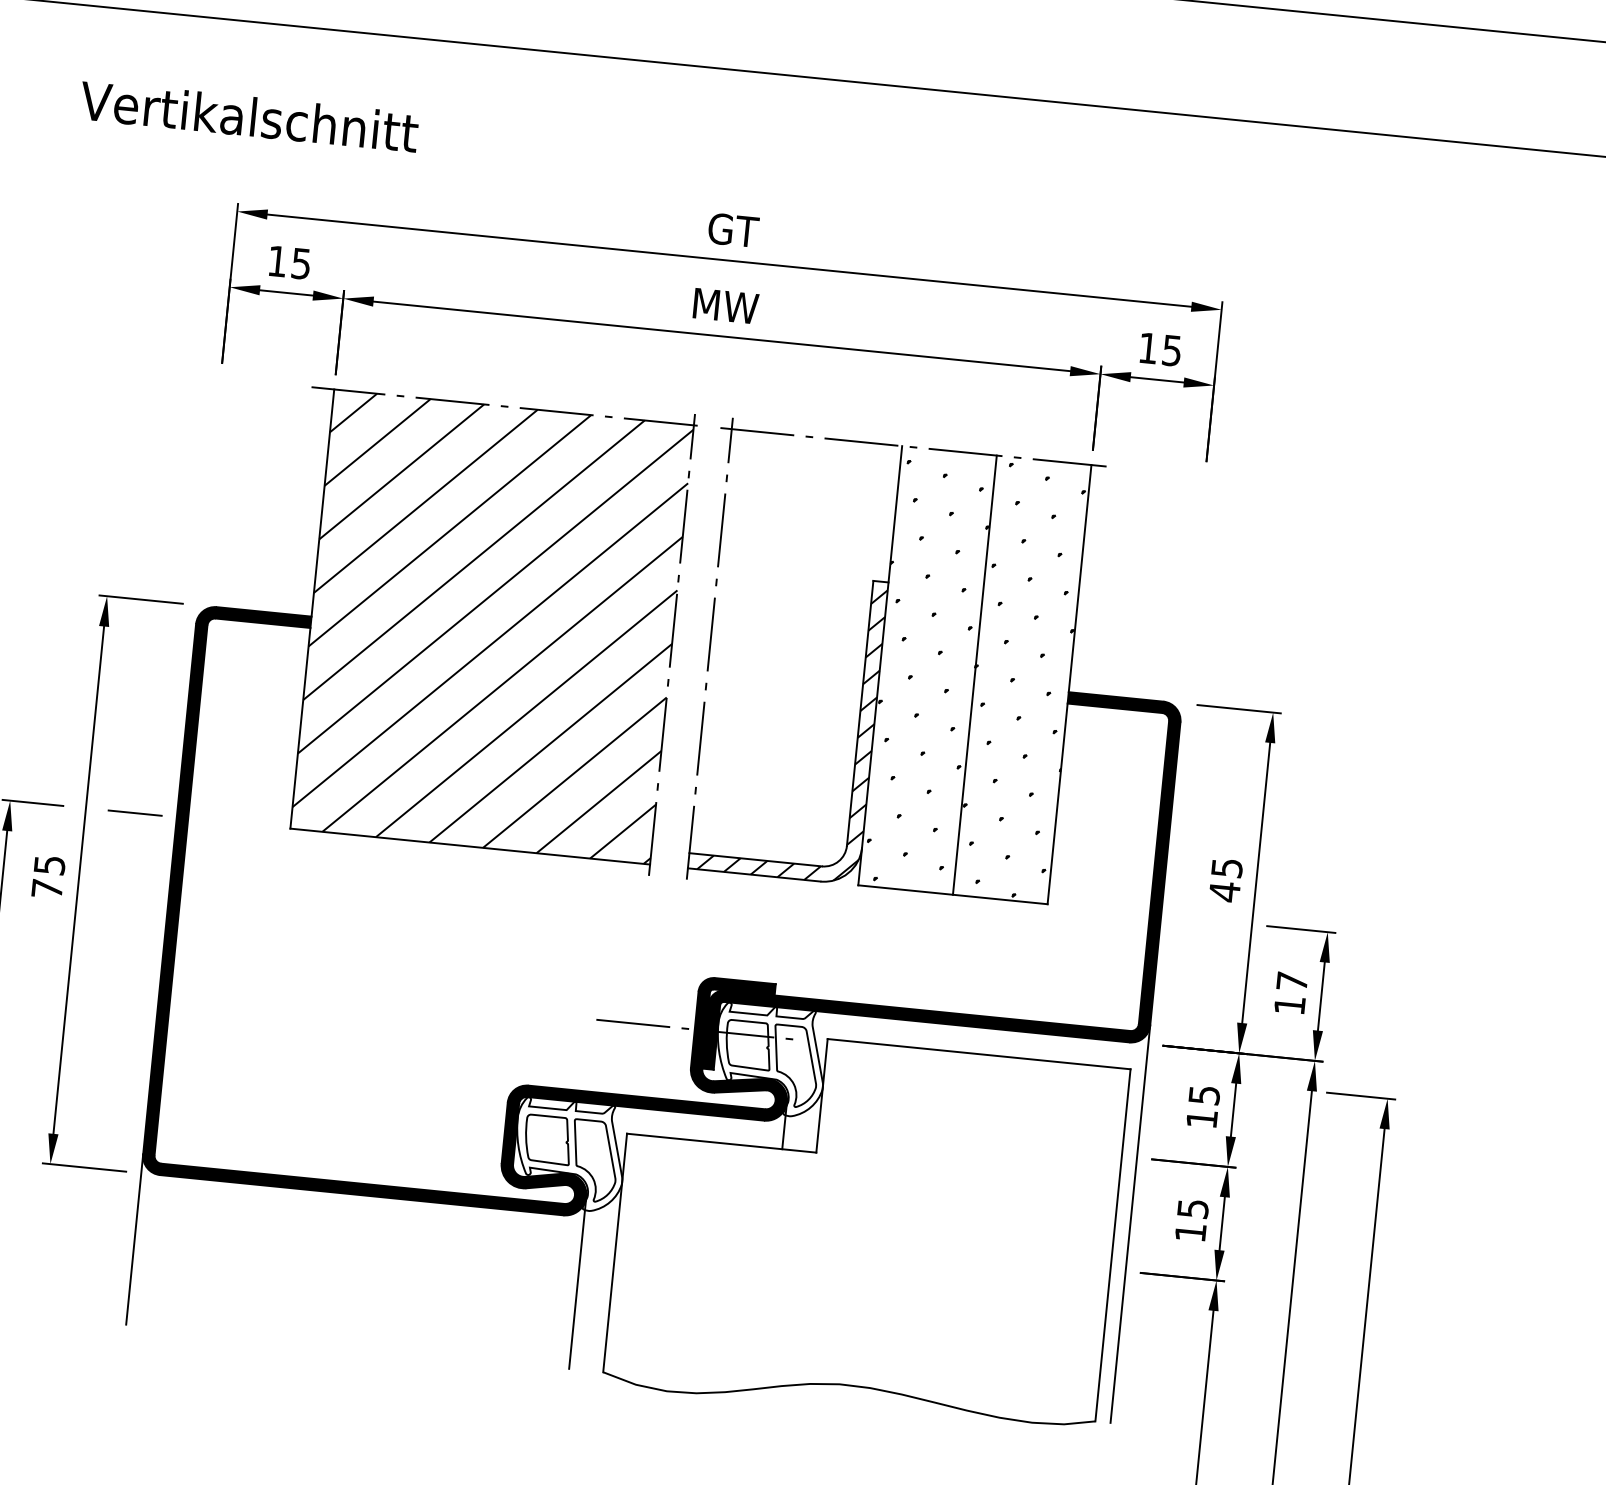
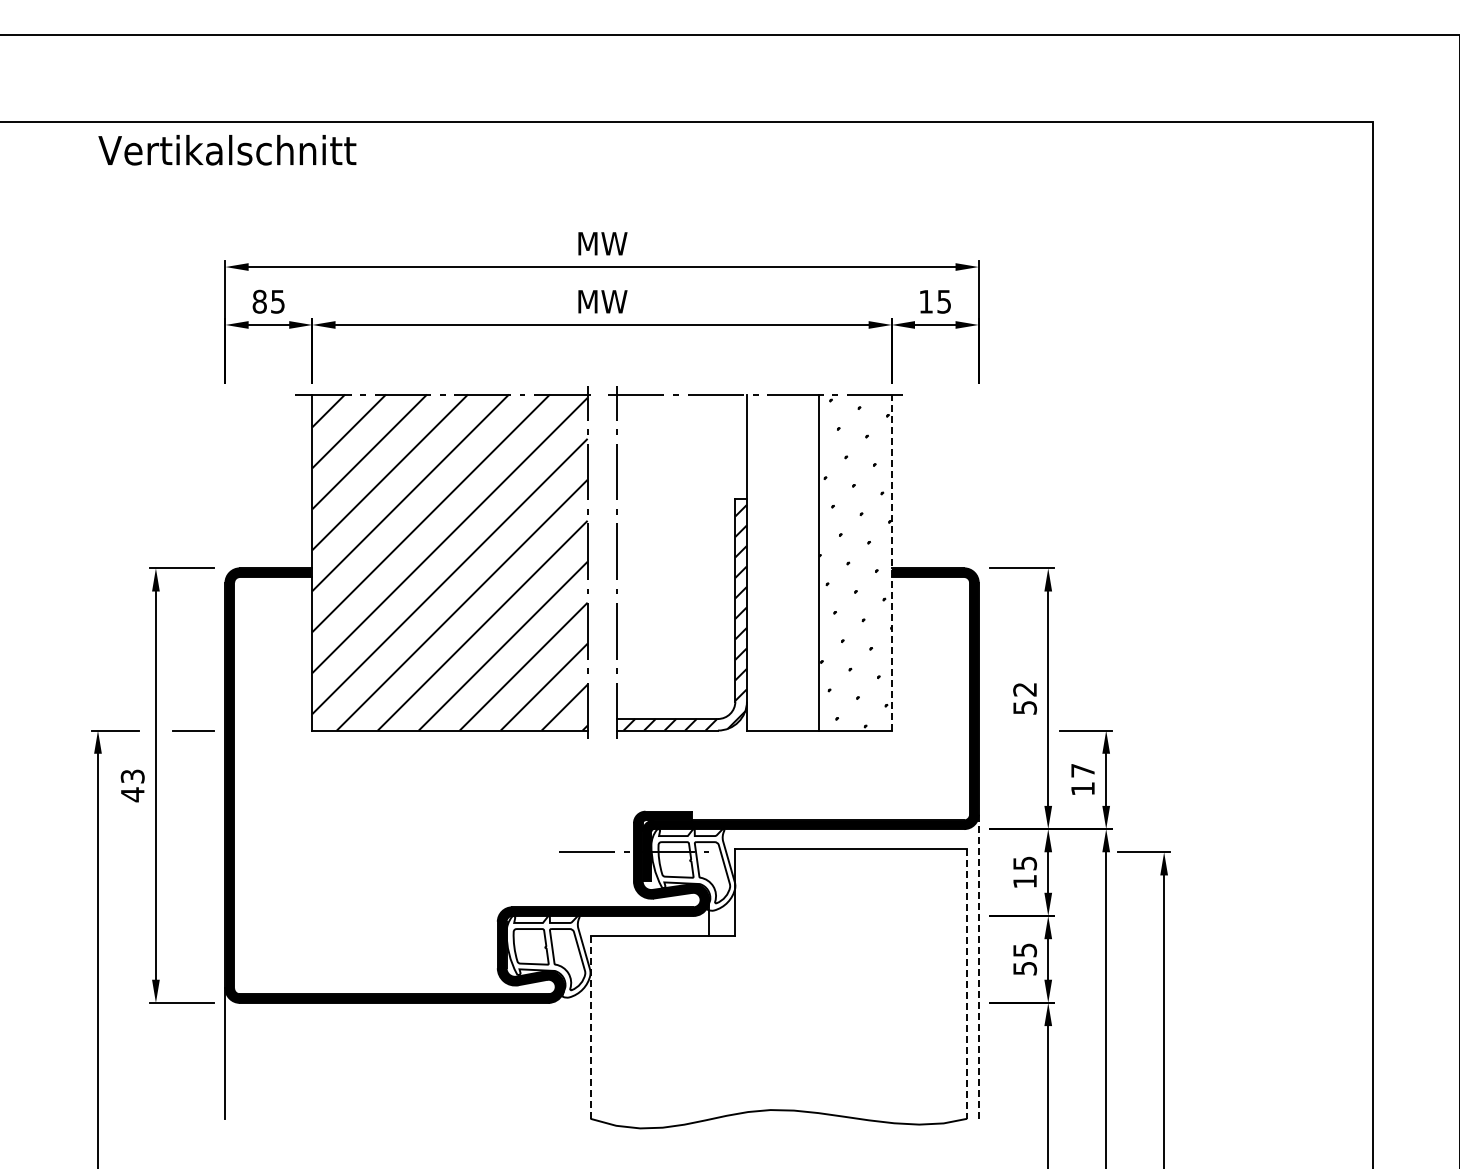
text: (249, 117) -> (227, 150), moved
text: (733, 229) -> (602, 243), GT -> MW
text: (277, 261) -> (259, 301), 15 -> 85
hatch: (926, 676) -> (782, 567), removed
line: (1069, 684) -> (891, 562), solid -> dashed
text: (48, 876) -> (132, 785), 75 -> 43
text: (1226, 881) -> (1025, 699), 45 -> 52
line: (1129, 1225) -> (978, 967), solid -> dashed
text: (1191, 1232) -> (1025, 968), 15 -> 55
line: (1113, 1245) -> (967, 984), solid -> dashed
line: (614, 1254) -> (590, 1028), solid -> dashed
line: (577, 1282) -> (564, 1052), removed

